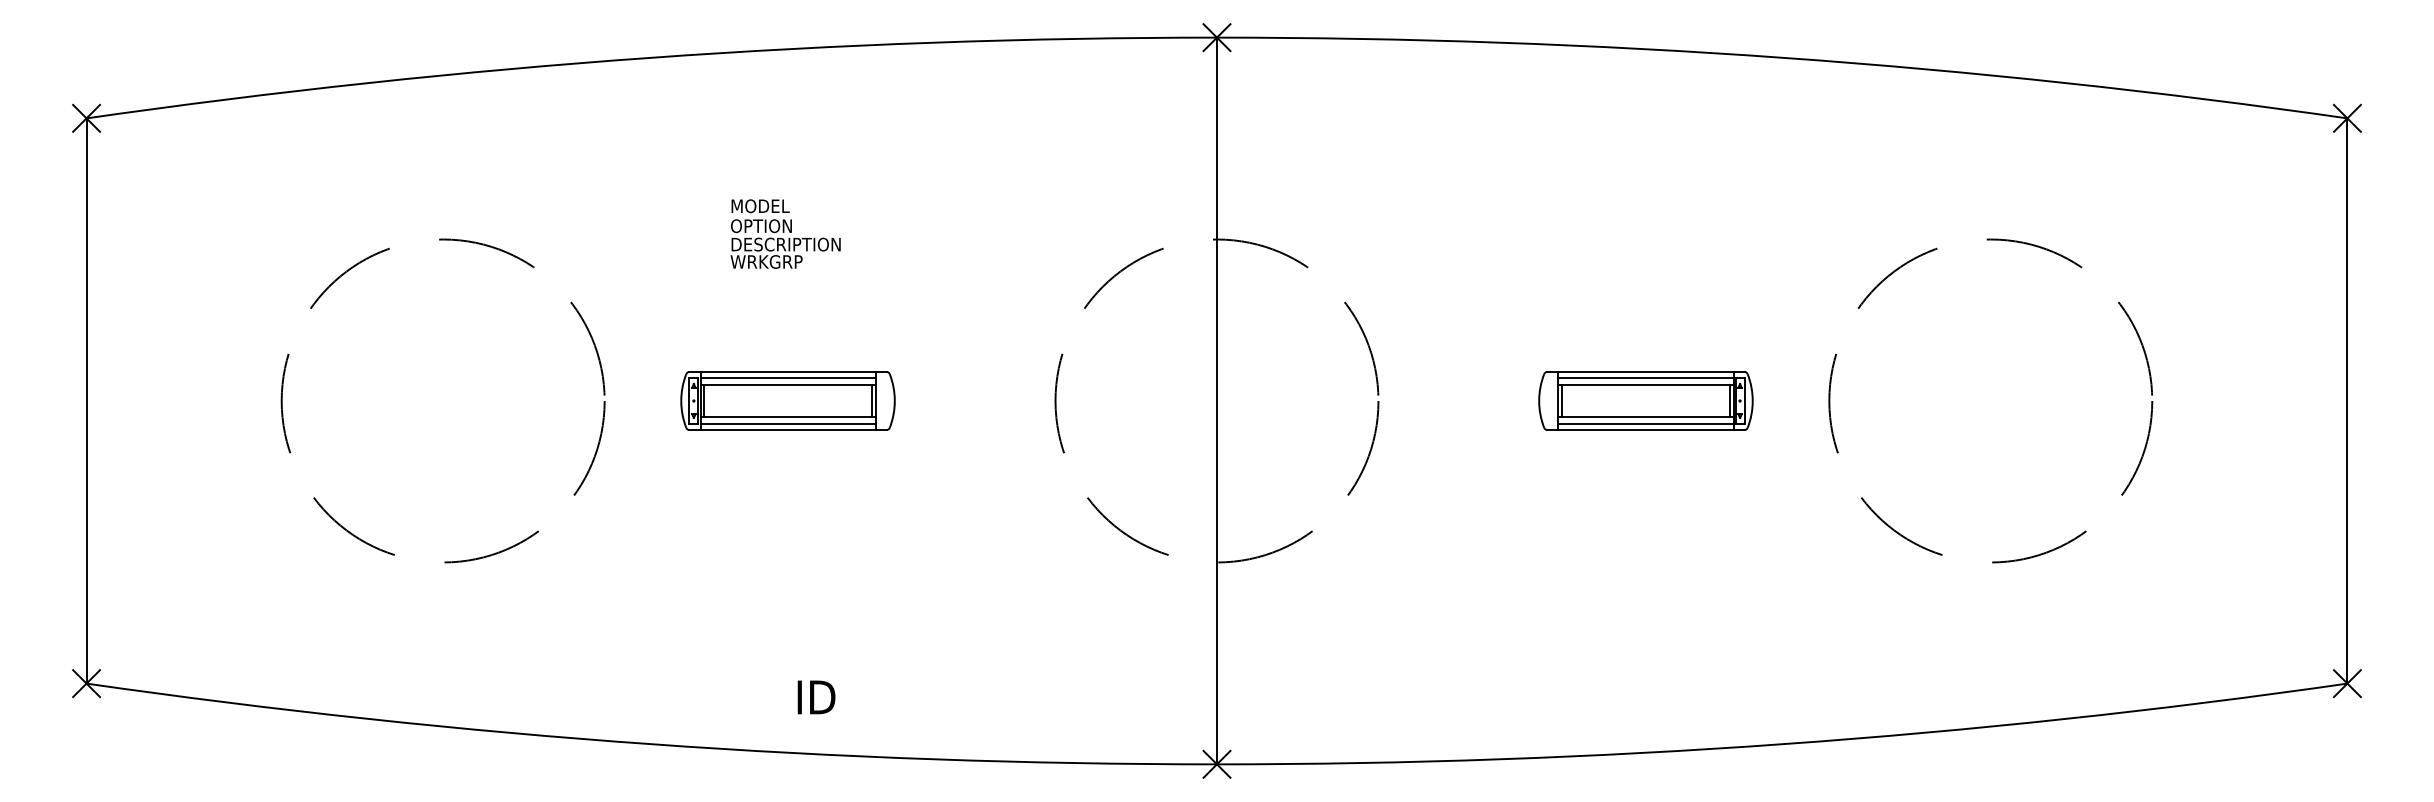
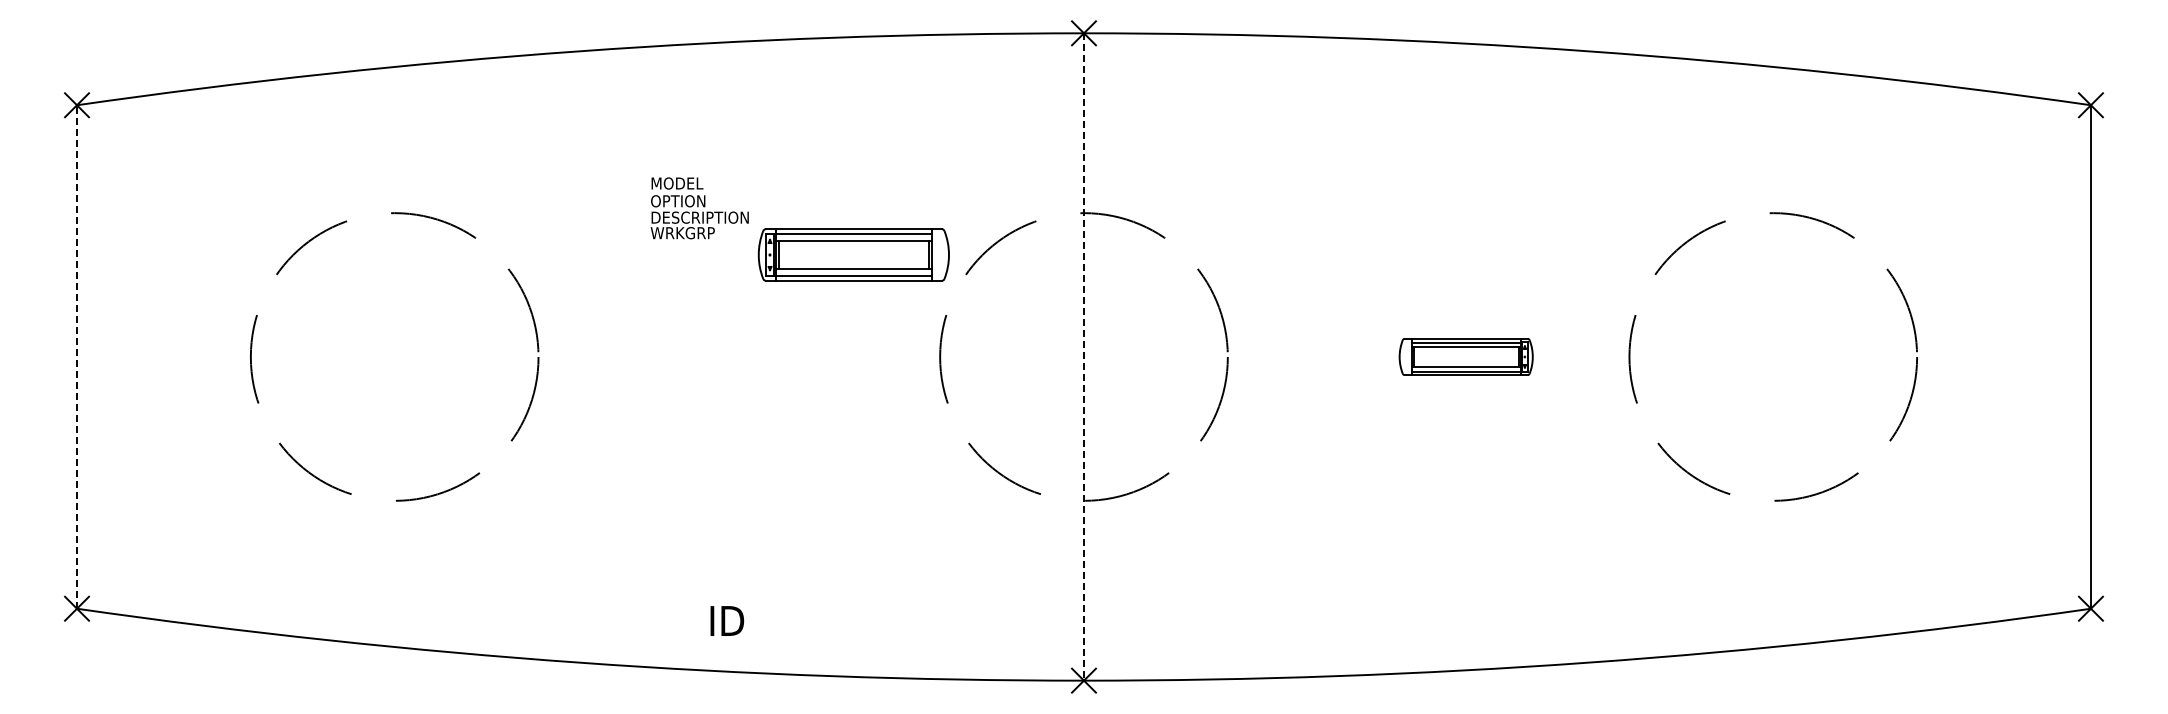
part: (787, 400) -> (853, 254), moved
part: (1646, 400) -> (1466, 356), size x0.7
line: (87, 401) -> (77, 357), solid -> dashed
line: (1216, 401) -> (1083, 357), solid -> dashed

